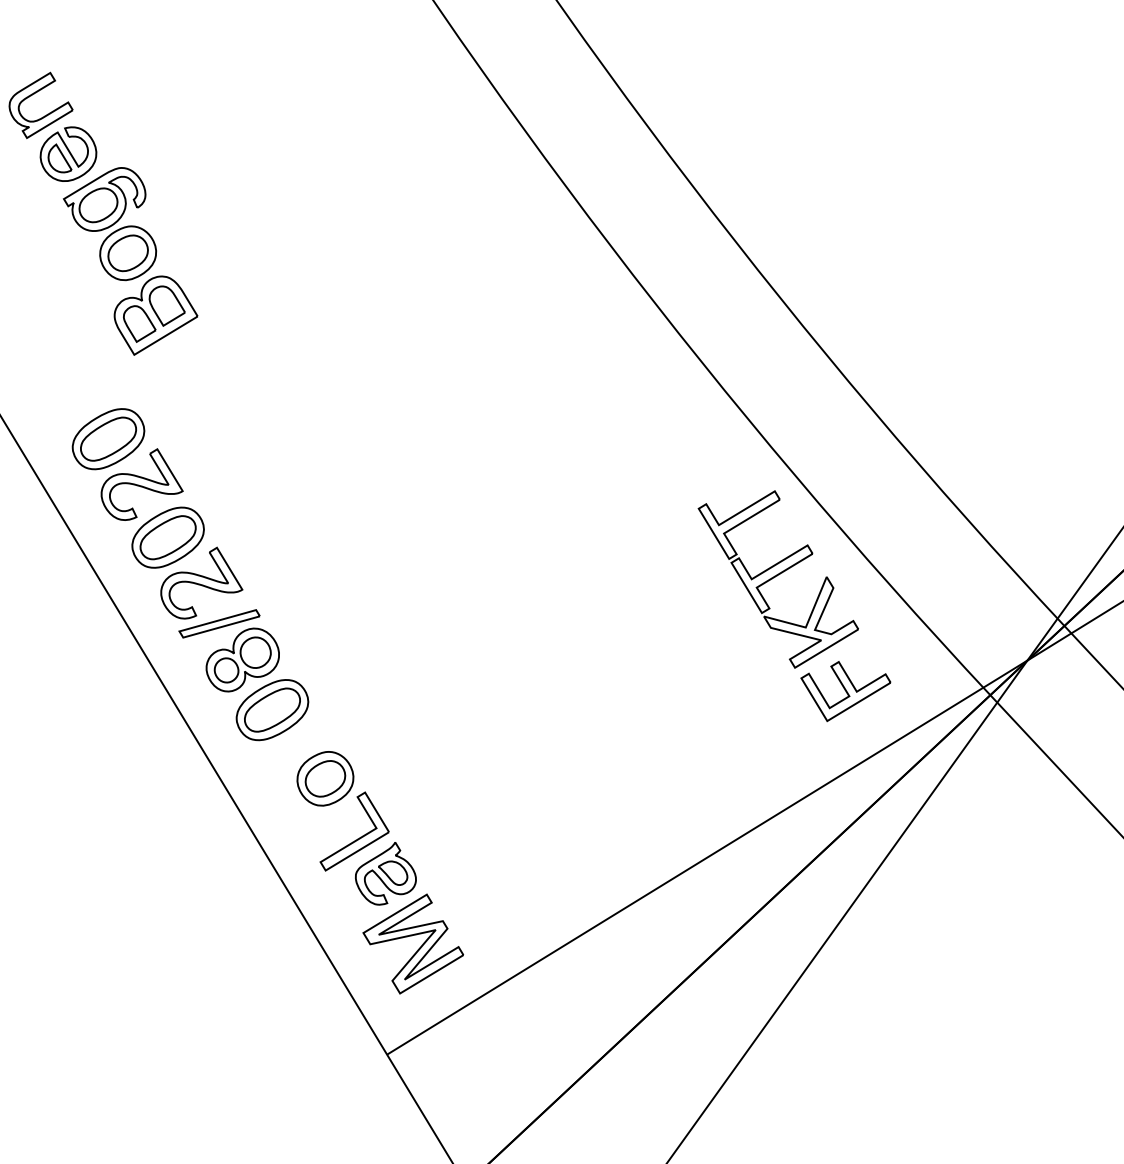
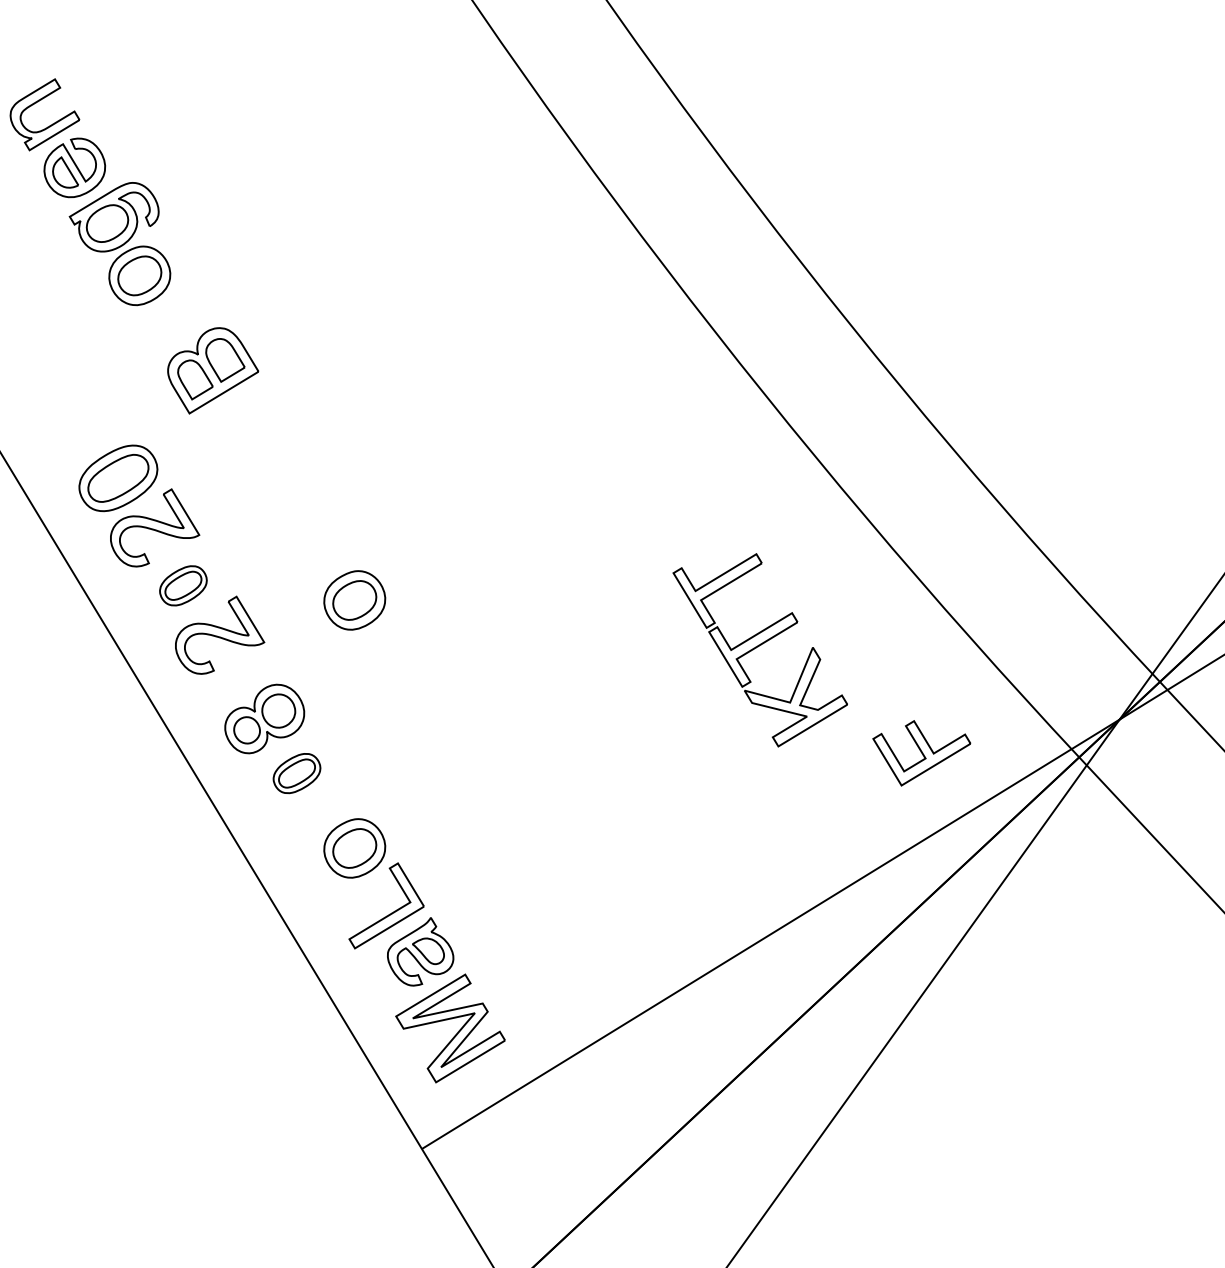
part: (156, 315) -> (213, 370), moved
part: (168, 537) -> (183, 585), size x0.6
part: (325, 551) -> (354, 600), added
part: (777, 579) -> (759, 650), moved
part: (218, 623) -> (238, 679), removed
part: (271, 710) -> (296, 773), size x0.6

